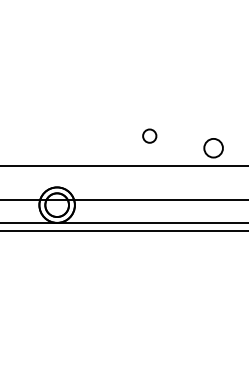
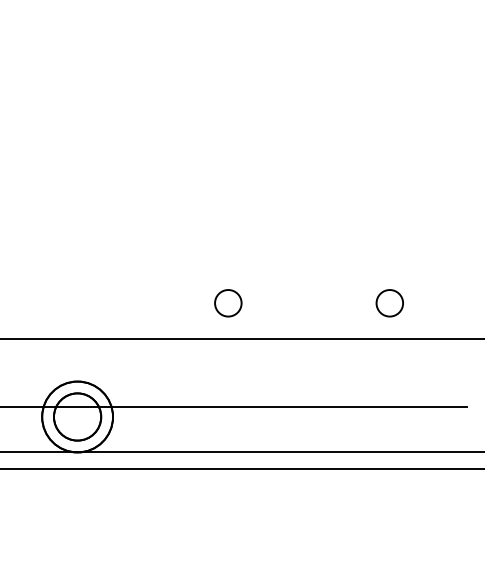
circle: (149, 135) -> (227, 301), moved
circle: (213, 147) -> (389, 301), size x0.71

